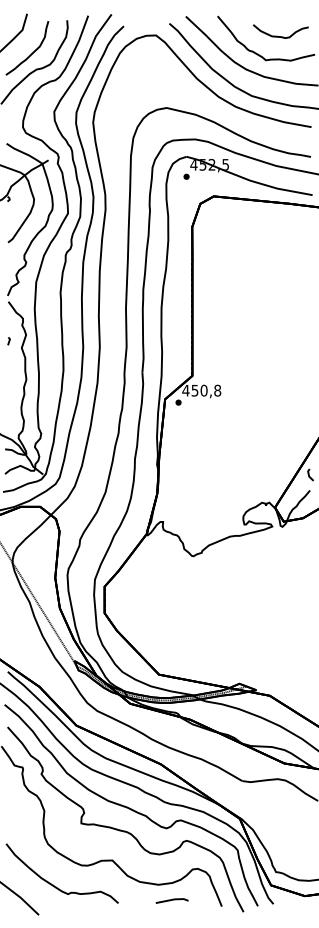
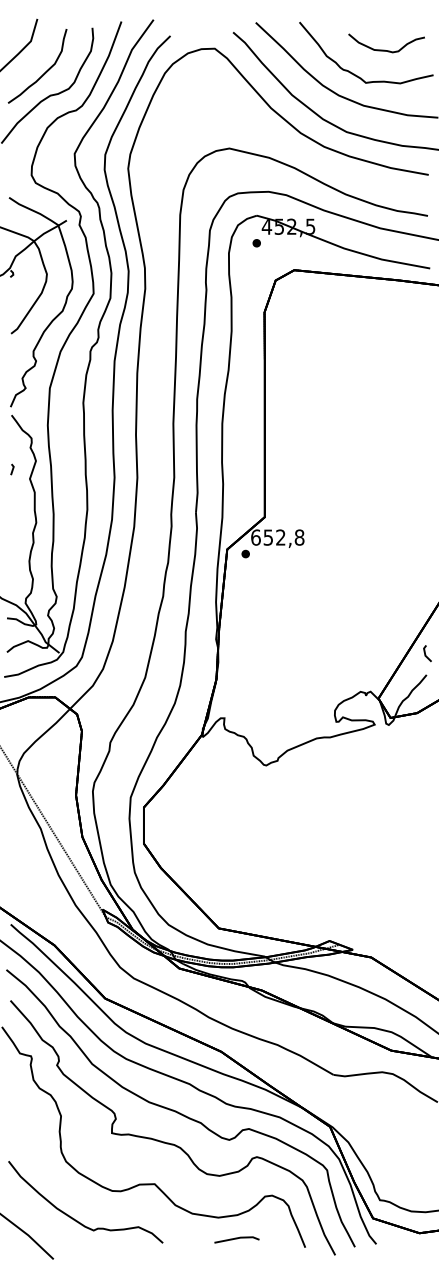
text: (194, 390) -> (267, 537), 450,8 -> 652,8

